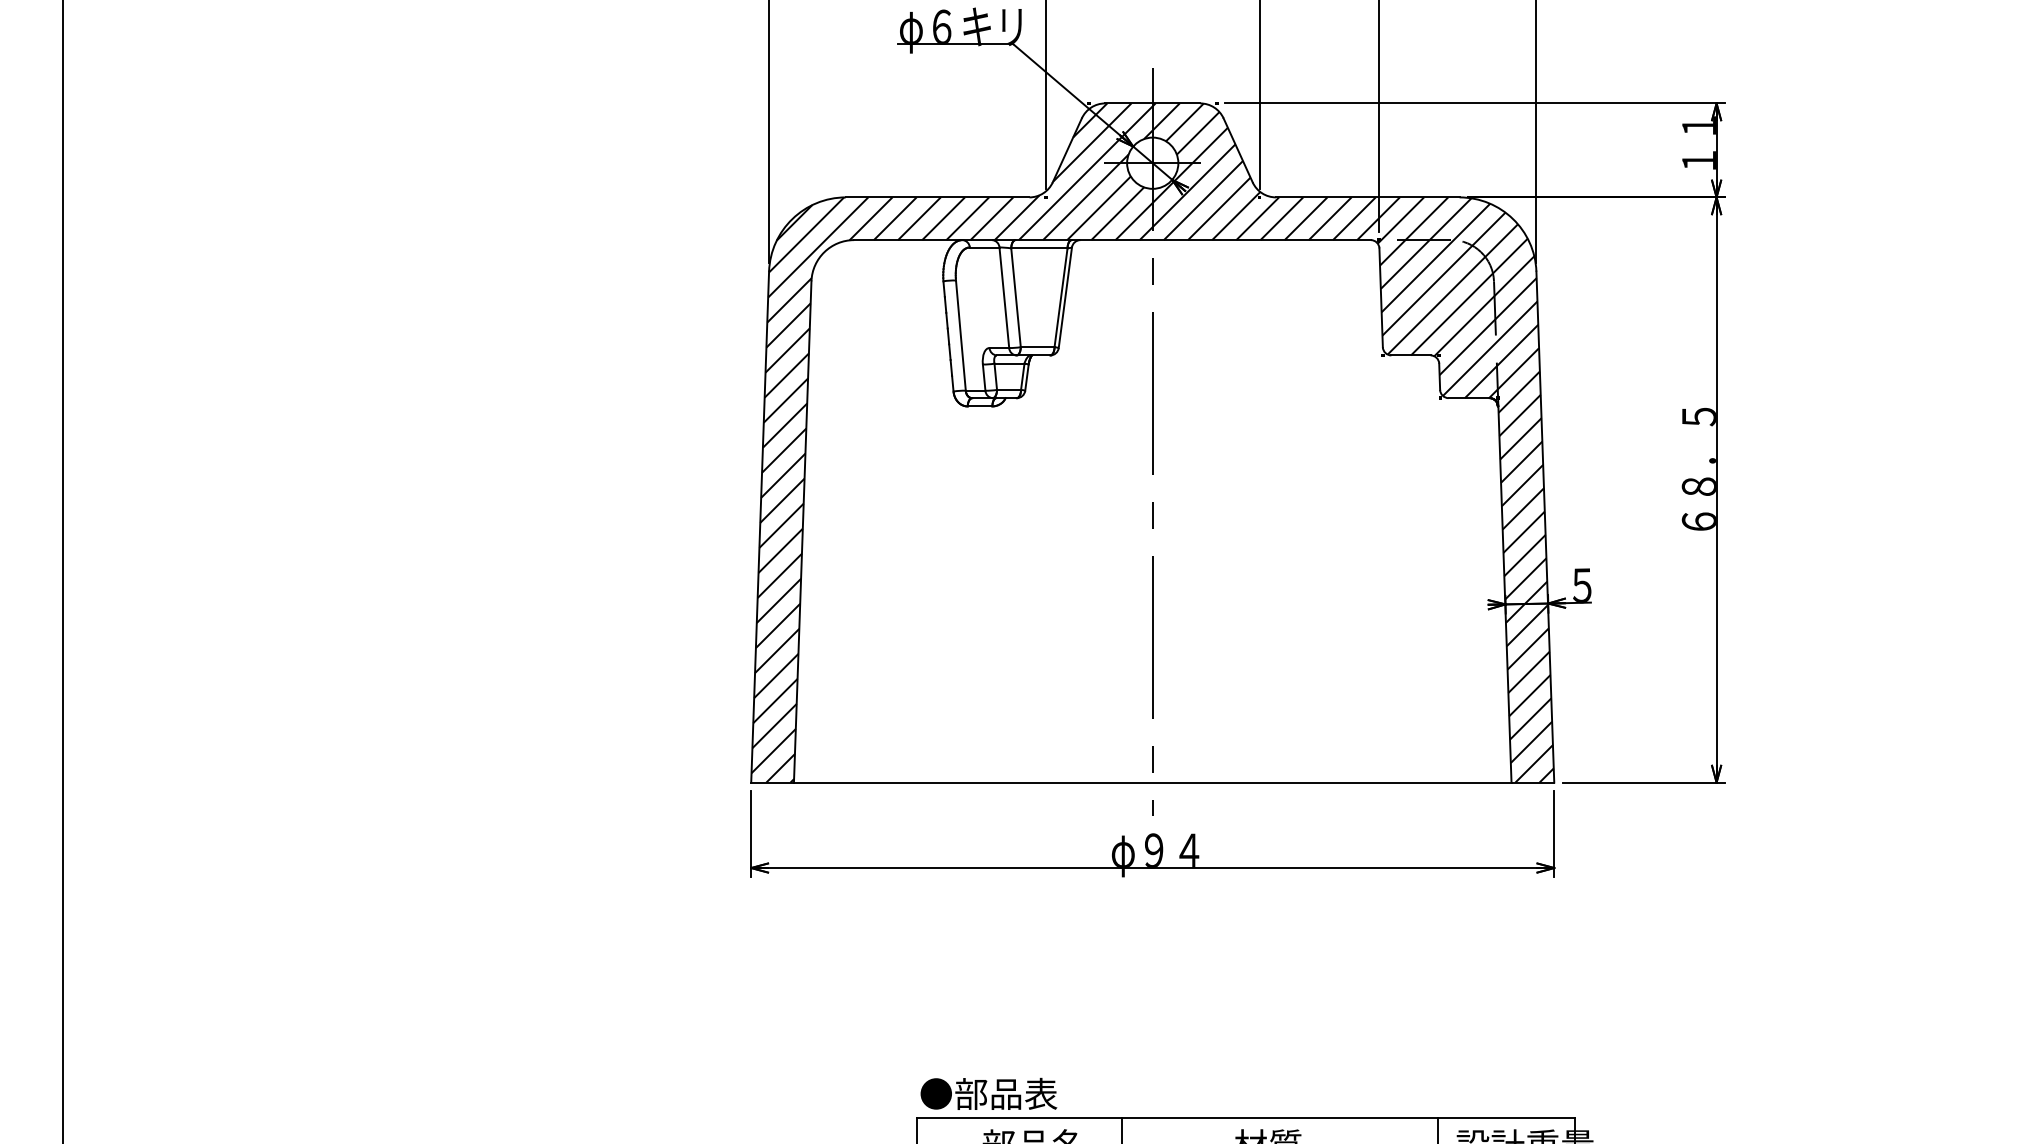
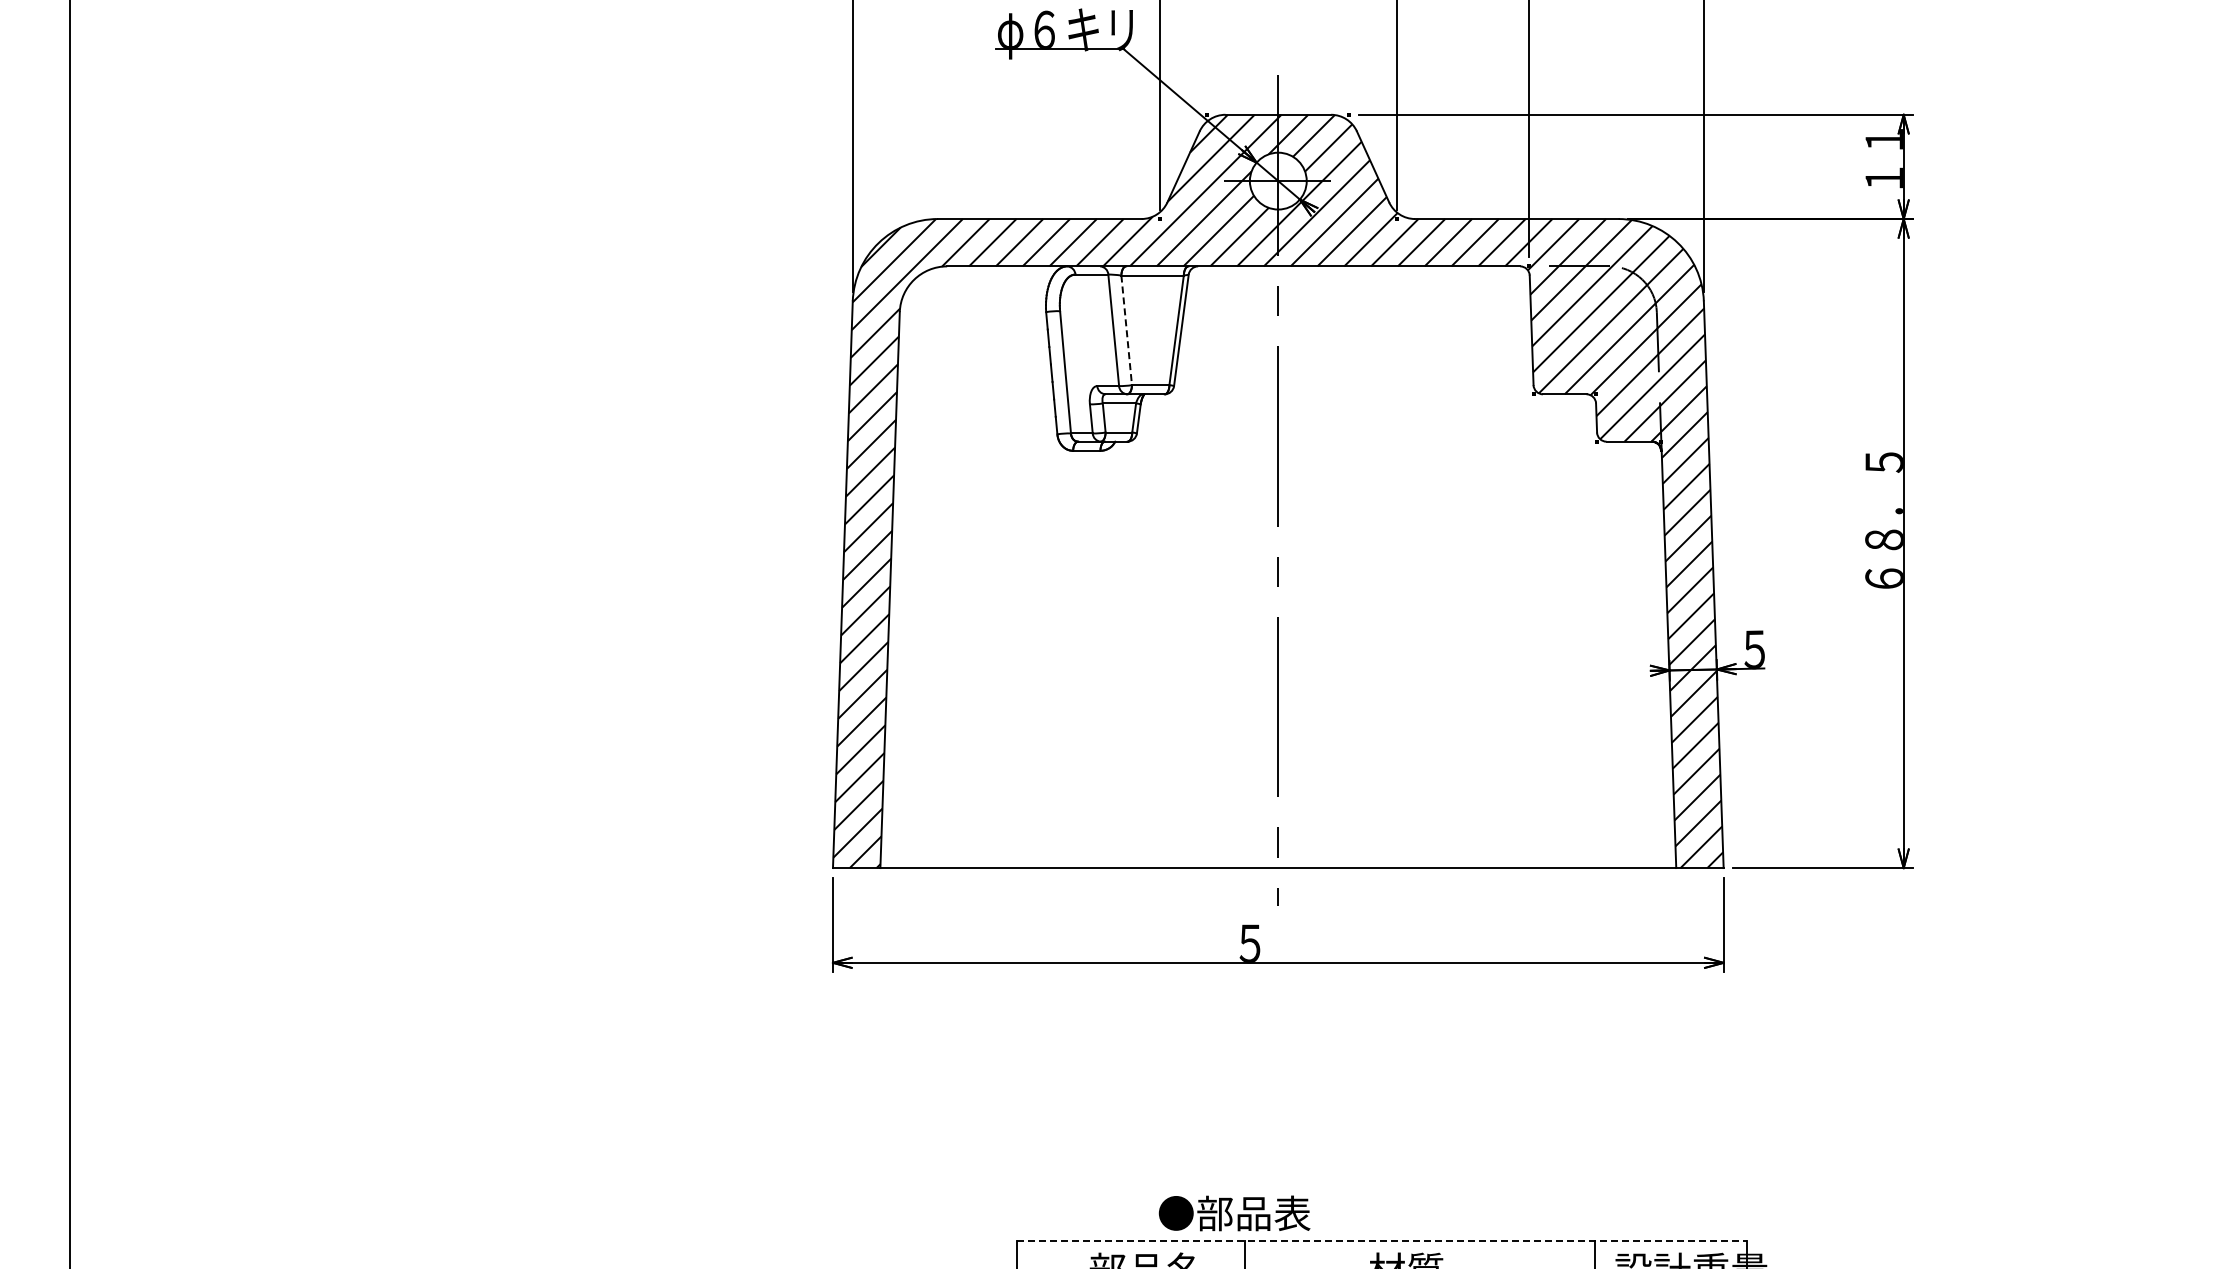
line: (1015, 297) -> (1126, 330), solid -> dashed
text: (1155, 855) -> (1281, 948), φ９４ -> ５
text: (988, 1094) -> (1234, 1213), moved
line: (1245, 1118) -> (1381, 1240), solid -> dashed

